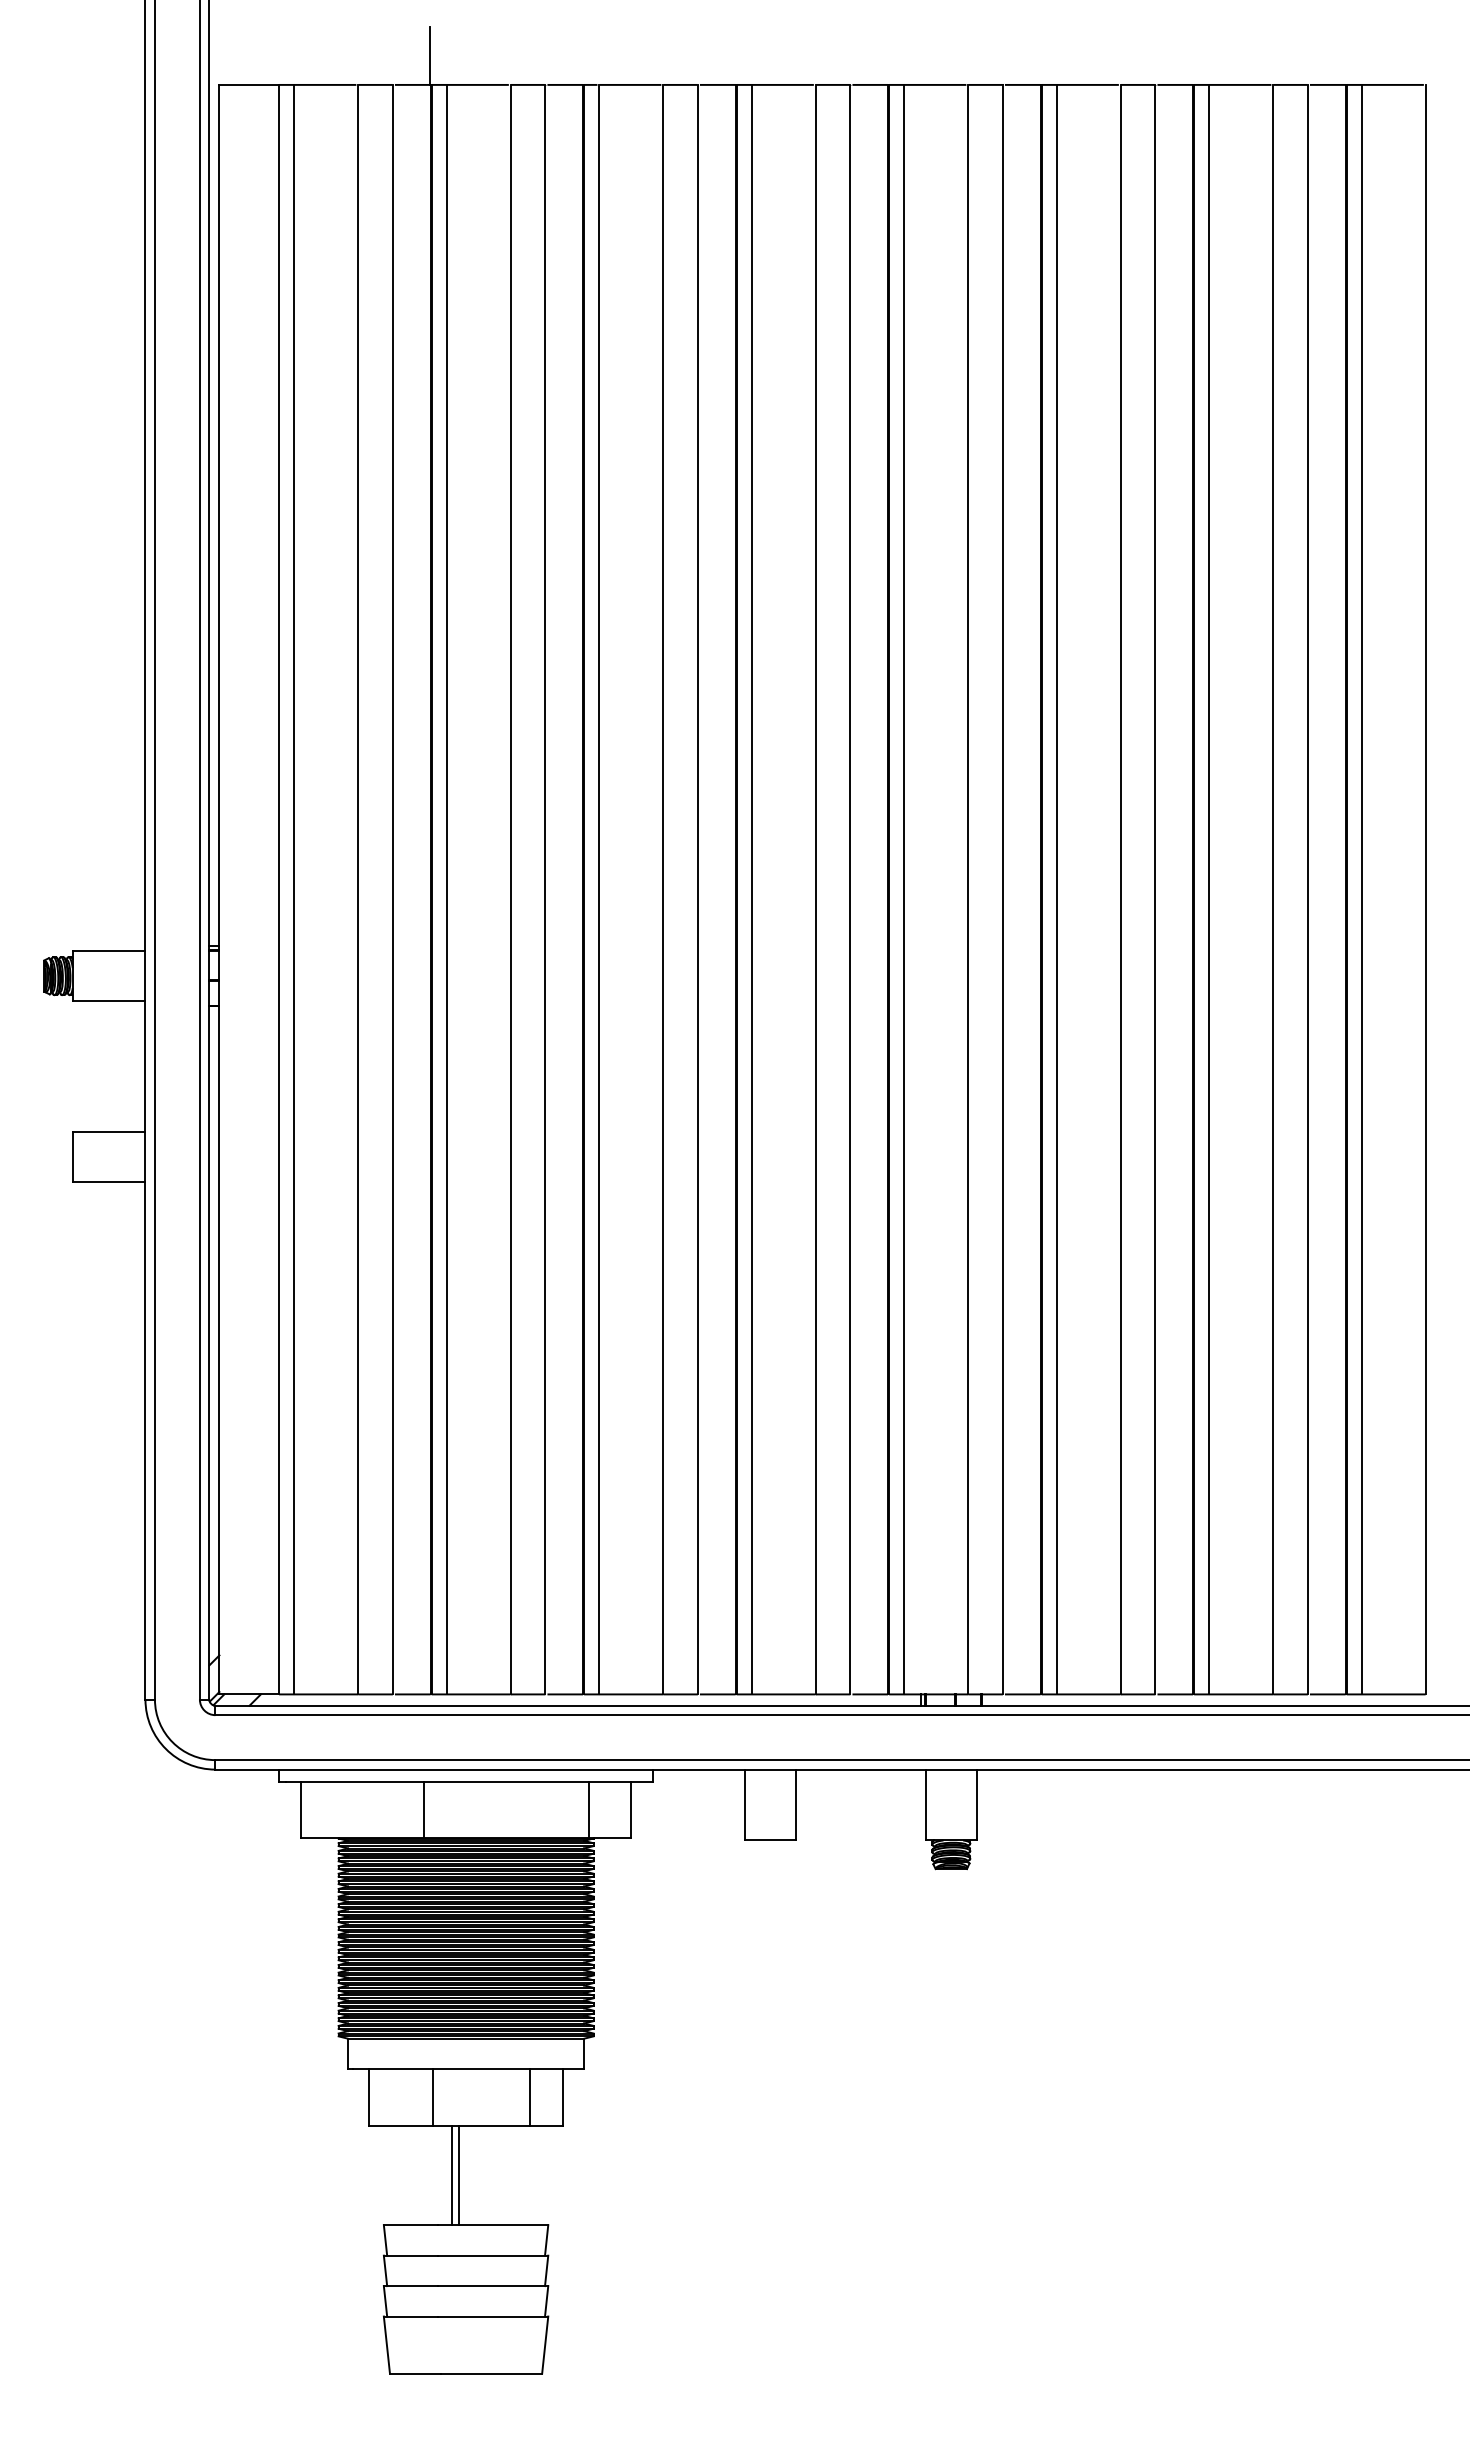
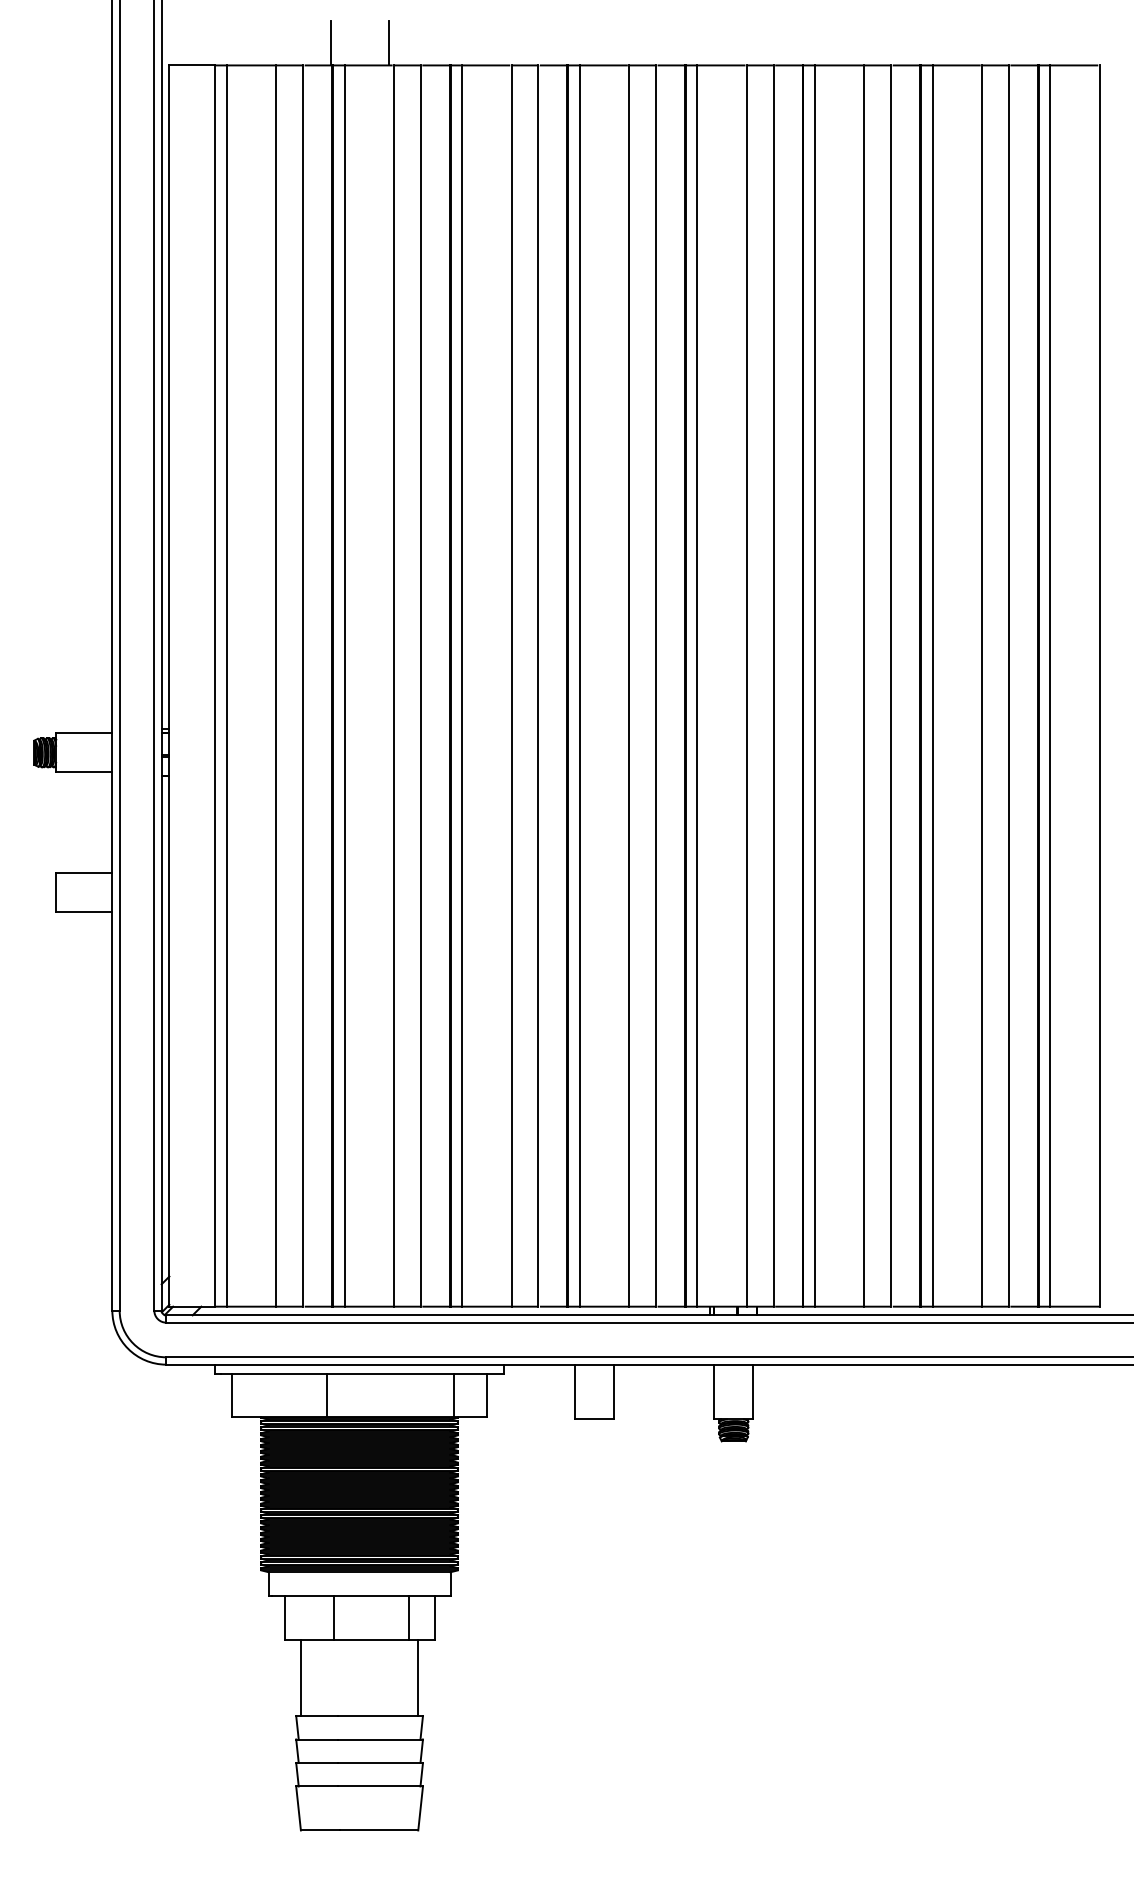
line: (504, 55) -> (389, 42), added
line: (451, 2175) -> (300, 1677), moved
line: (459, 2175) -> (418, 1677), moved

